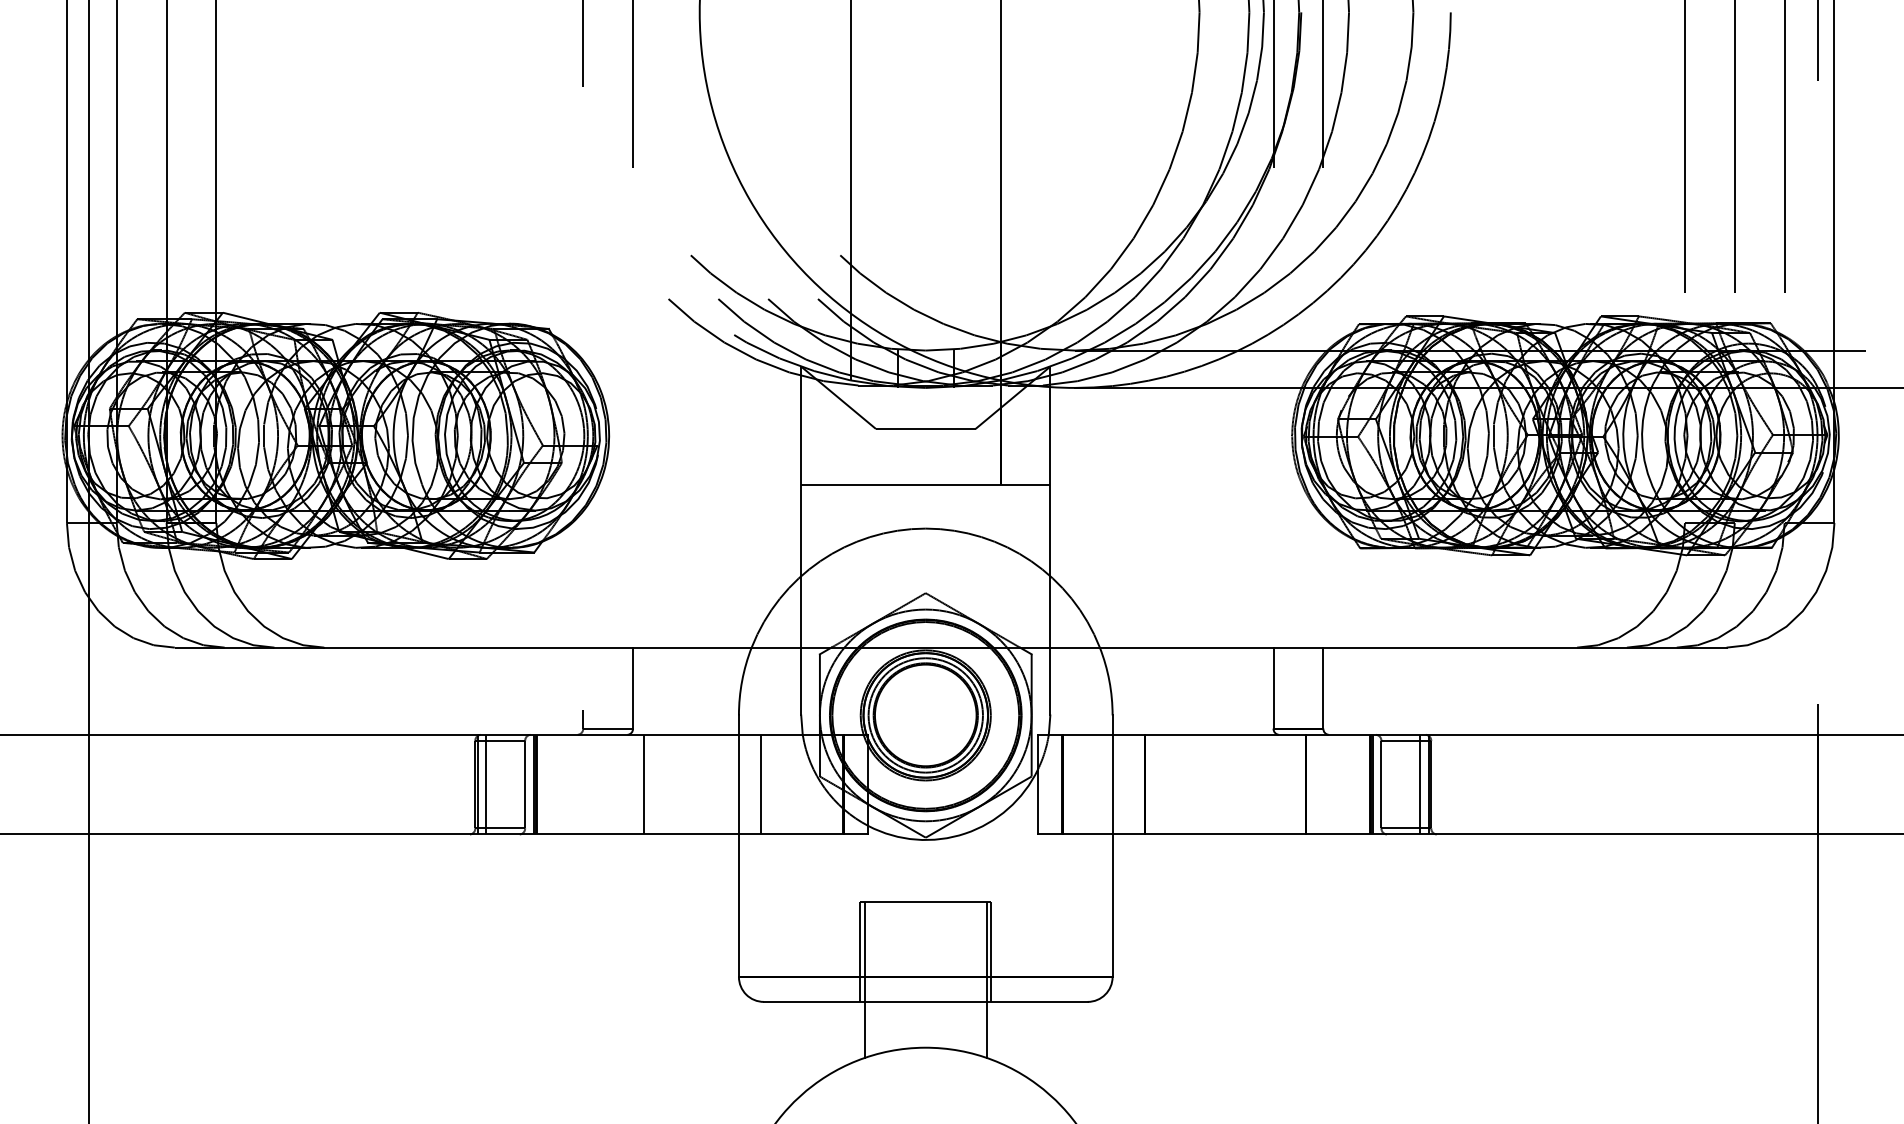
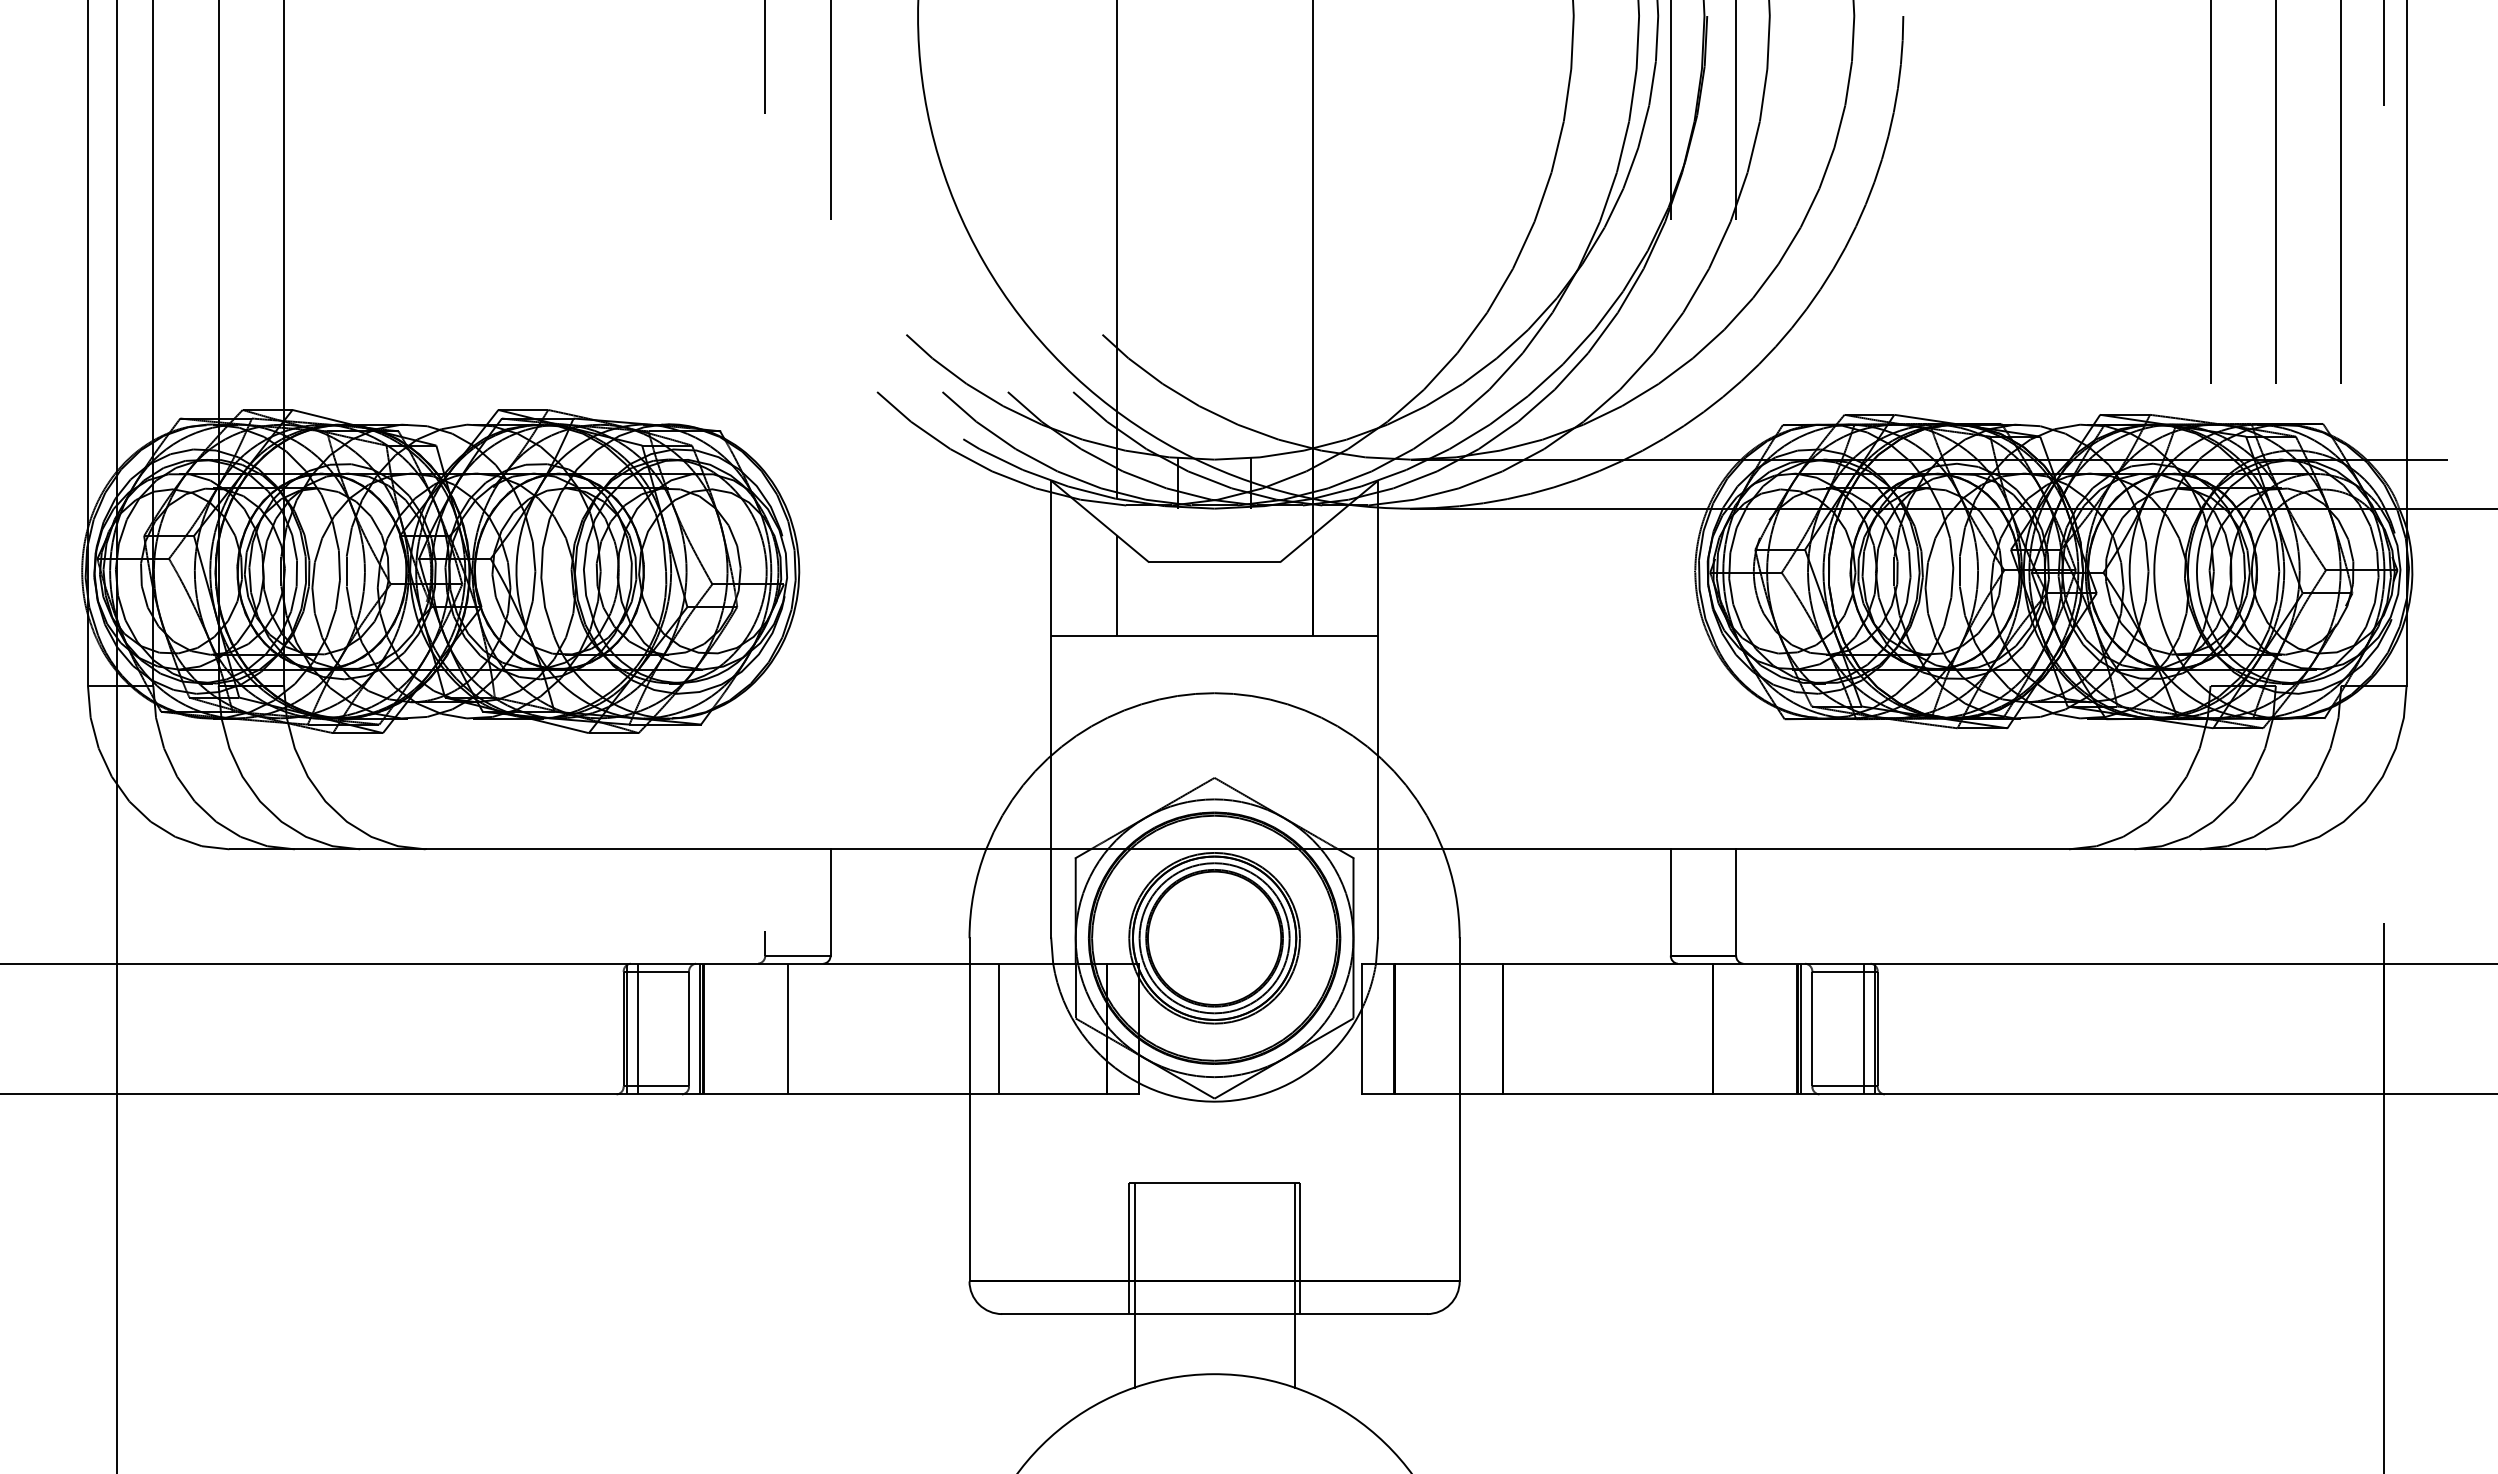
line: (850, 446) -> (1116, 585), added
line: (644, 784) -> (788, 1028), moved

